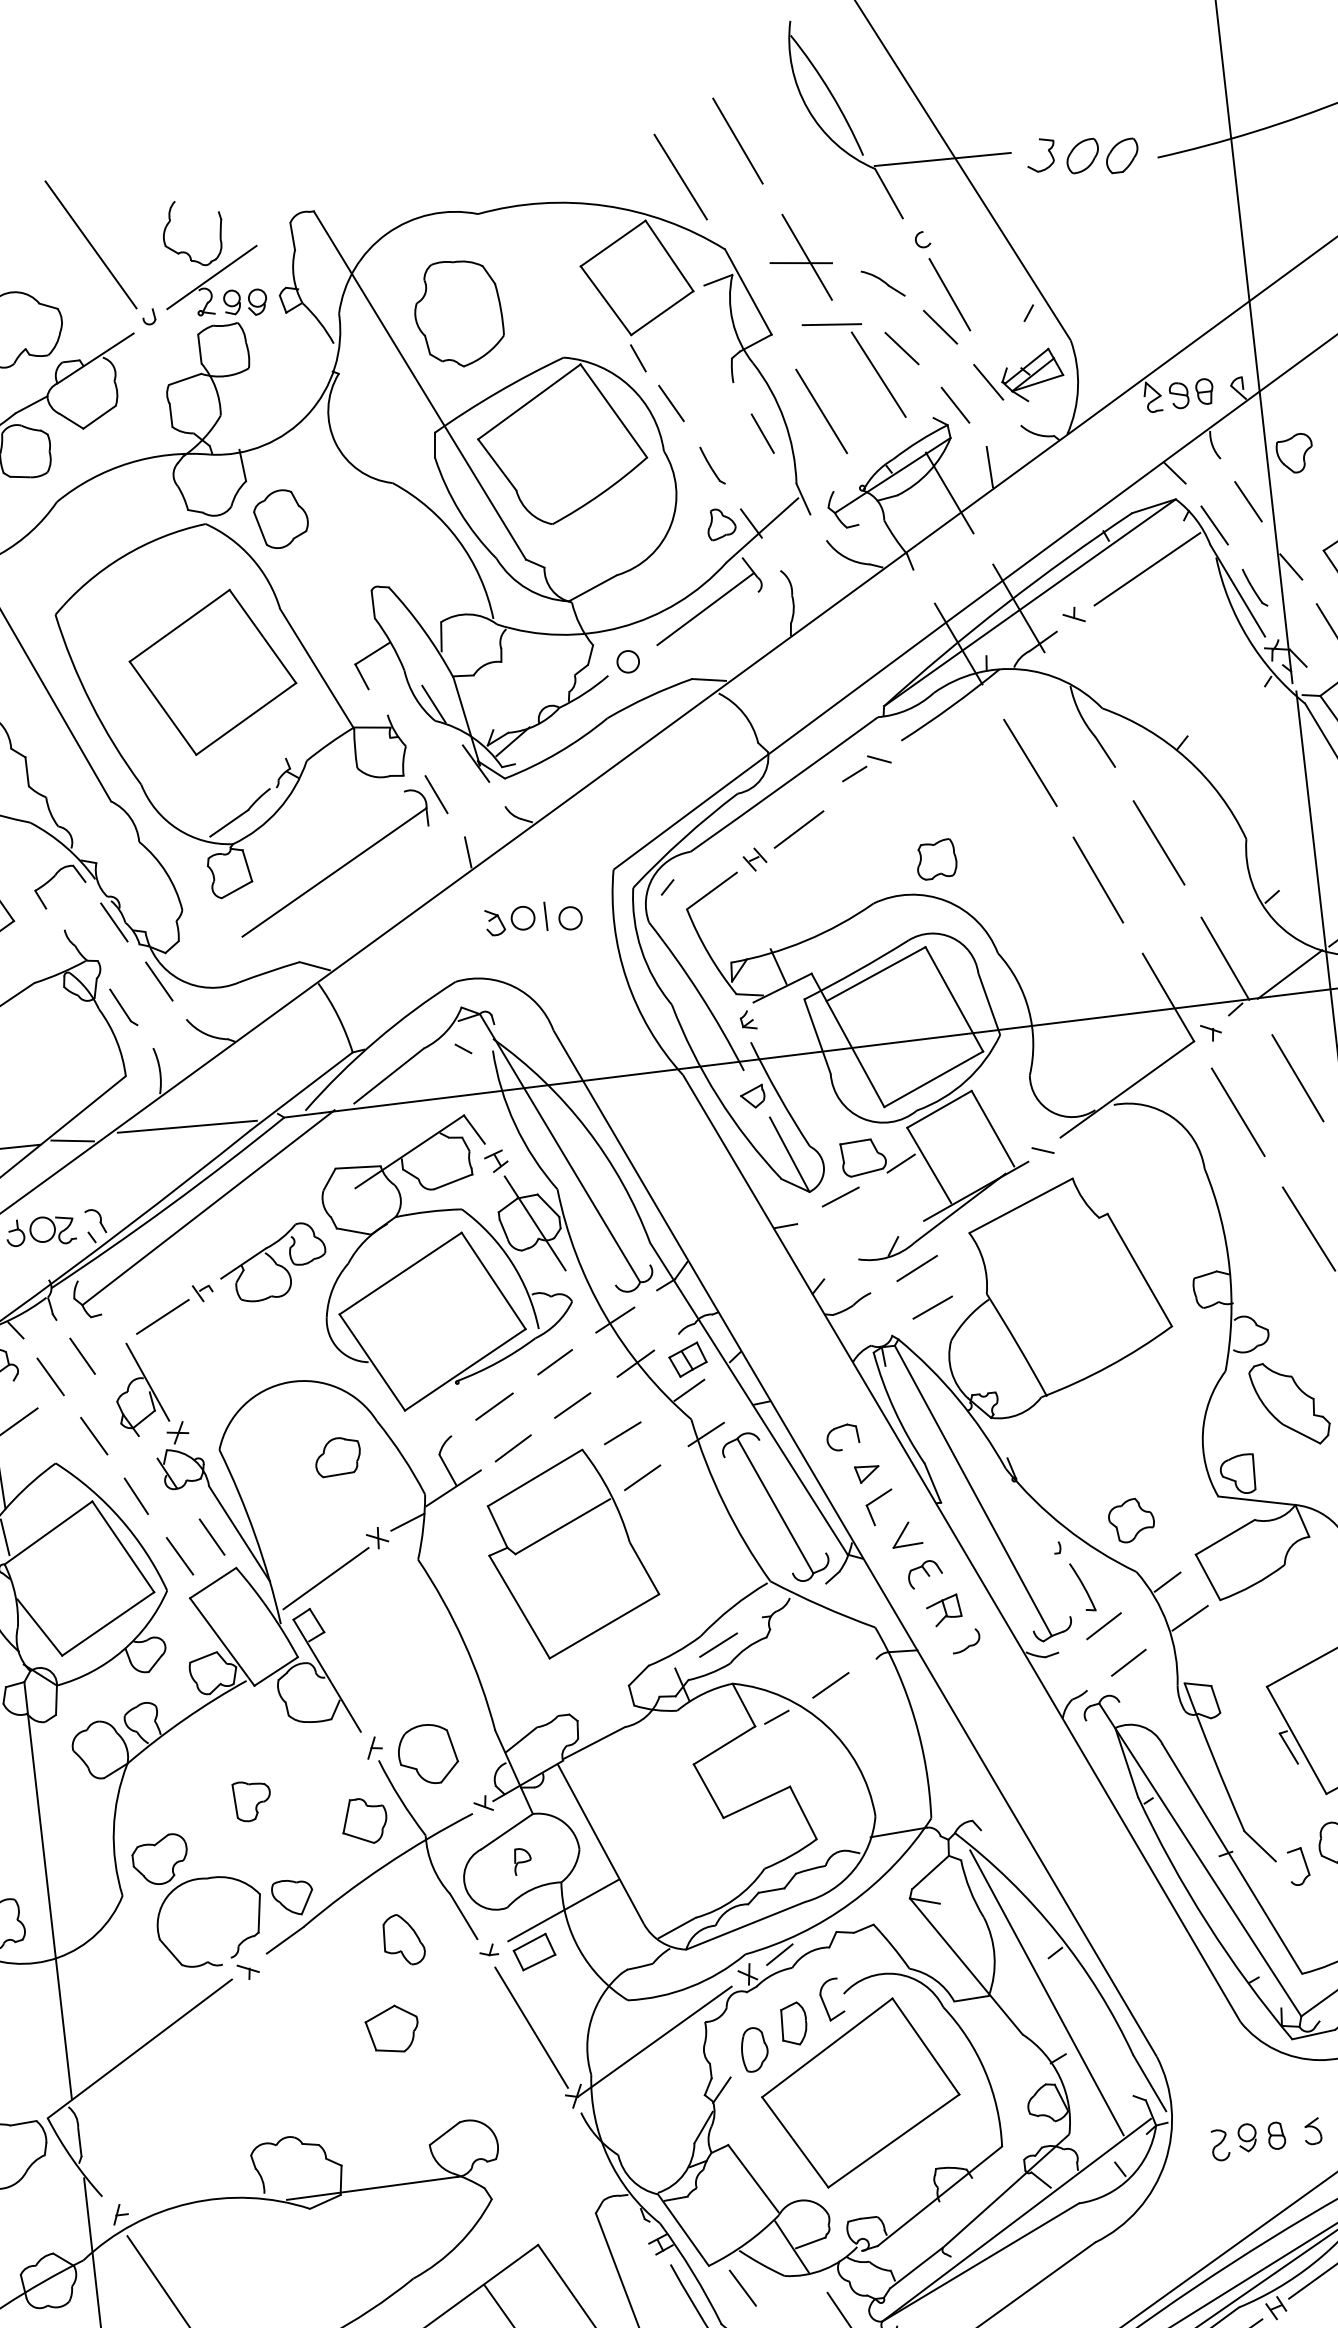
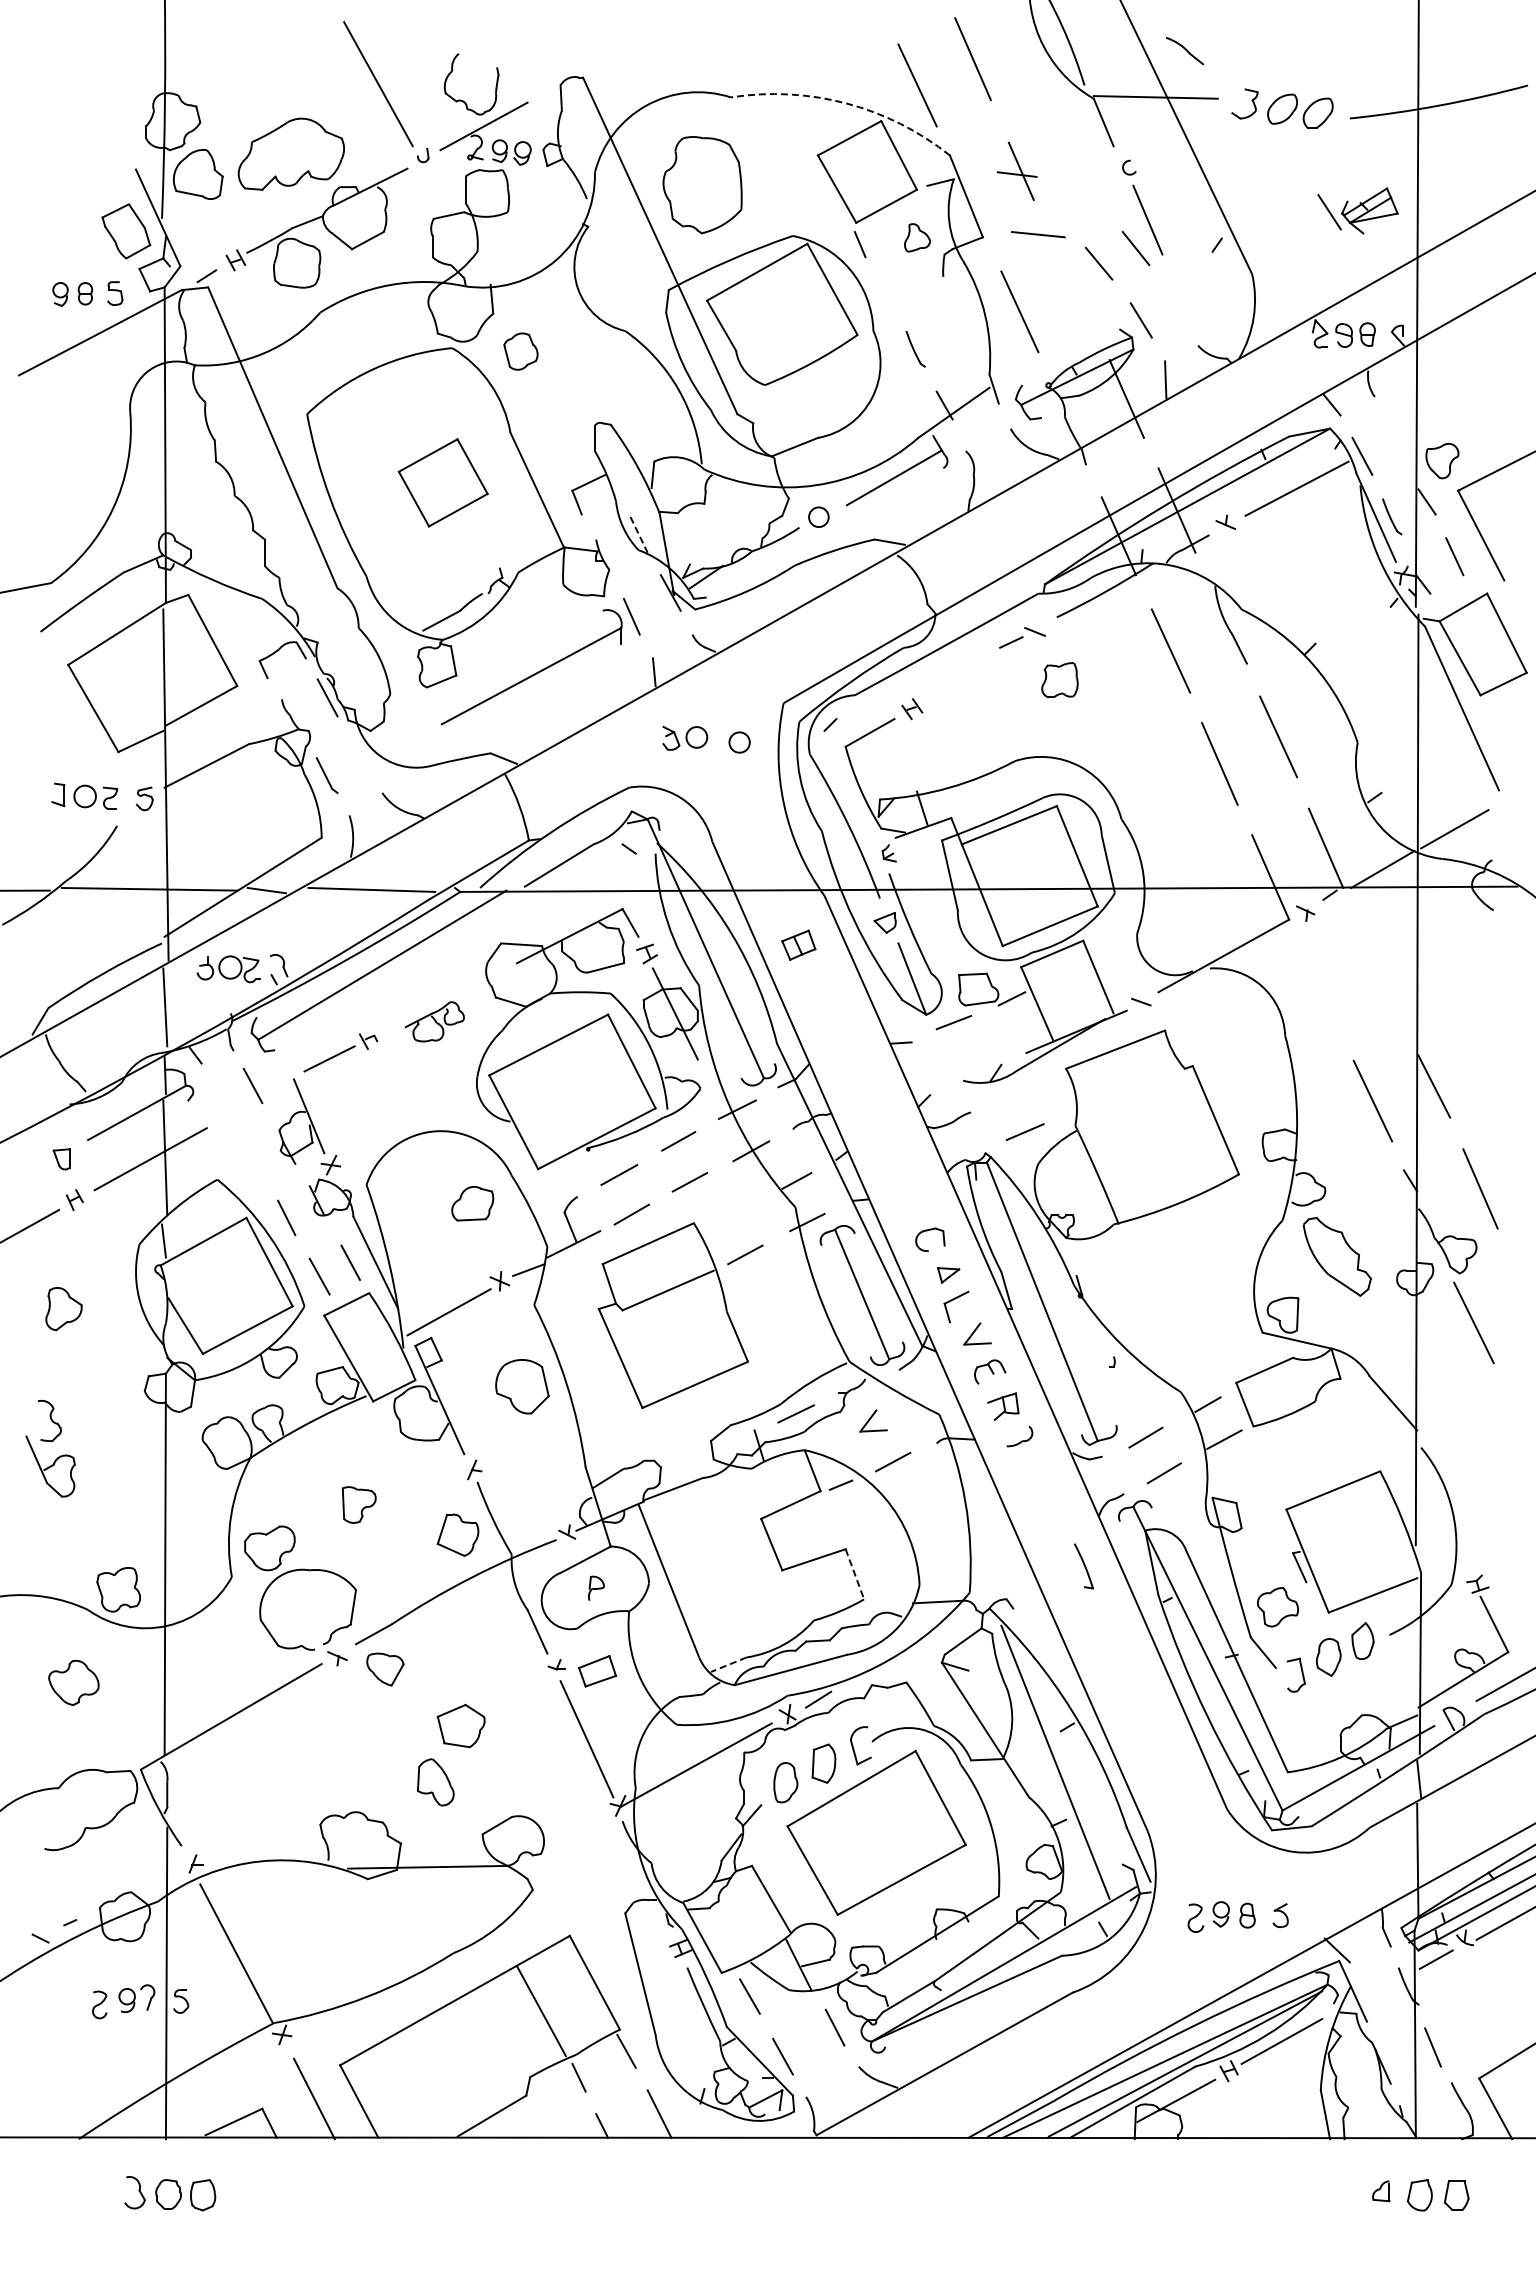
arc: (605, 205) -> (846, 103), solid -> dashed
part: (799, 258) -> (1016, 171), size x0.7
part: (882, 284) -> (1184, 51), moved
line: (878, 374) -> (1075, 284), removed
part: (1018, 376) -> (1357, 210), moved
line: (671, 403) -> (885, 288), removed
line: (762, 433) -> (964, 325), removed
part: (1294, 452) -> (1442, 460), moved
line: (1248, 501) -> (1395, 438), removed
part: (280, 518) -> (520, 351), size x0.7
part: (721, 523) -> (917, 237), moved
part: (213, 672) -> (443, 482), size x0.6
line: (434, 703) -> (639, 534), solid -> dashed
line: (798, 829) -> (954, 686), removed
part: (935, 859) -> (1059, 680), moved
line: (545, 916) -> (717, 738), removed
line: (158, 981) -> (361, 755), removed
line: (1297, 1077) -> (1378, 963), removed
line: (1238, 1112) -> (1321, 988), removed
part: (272, 1262) -> (434, 1021), size x0.6
line: (917, 1267) -> (1015, 1094), removed
part: (687, 1359) -> (798, 944), moved
line: (50, 1376) -> (221, 1100), removed
line: (623, 1433) -> (732, 1212), removed
line: (93, 1436) -> (254, 1159), removed
part: (1131, 1520) -> (1277, 1607), moved
part: (1082, 1587) -> (1083, 1566), moved
part: (803, 1642) -> (873, 1420), added
part: (428, 1754) -> (522, 1386), moved
line: (802, 1813) -> (854, 1574), solid -> dashed
part: (293, 1897) -> (385, 1669), moved
line: (562, 1910) -> (627, 1636), removed
line: (676, 1927) -> (728, 1664), solid -> dashed
part: (403, 1939) -> (435, 1782), moved

